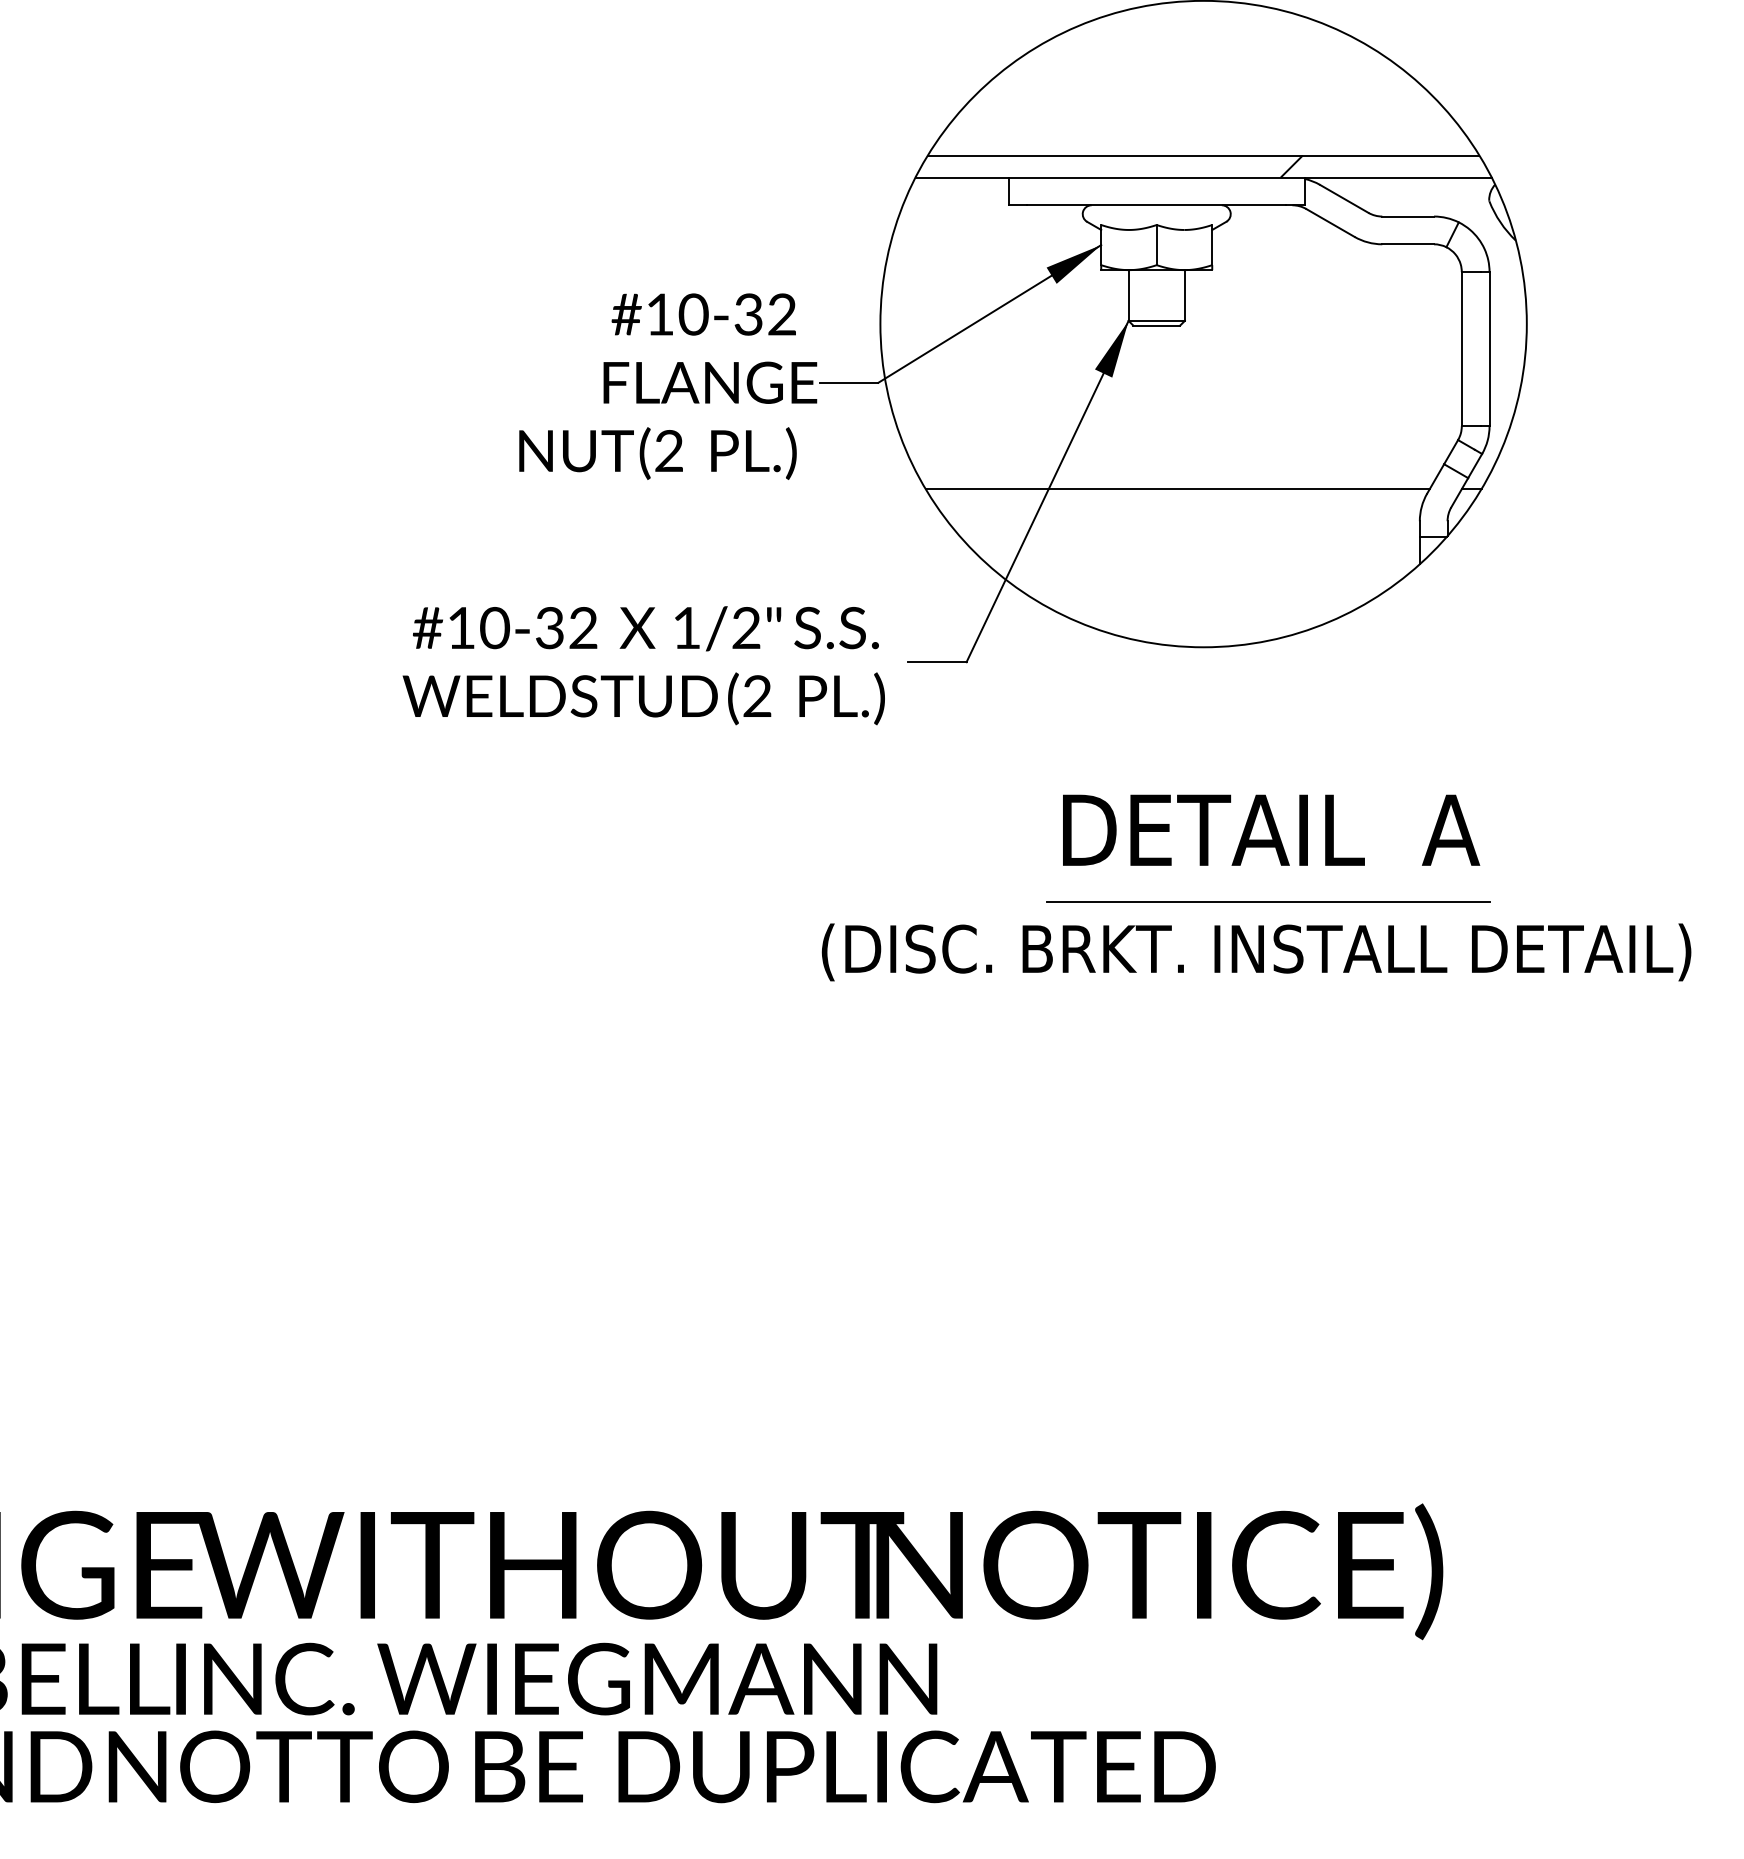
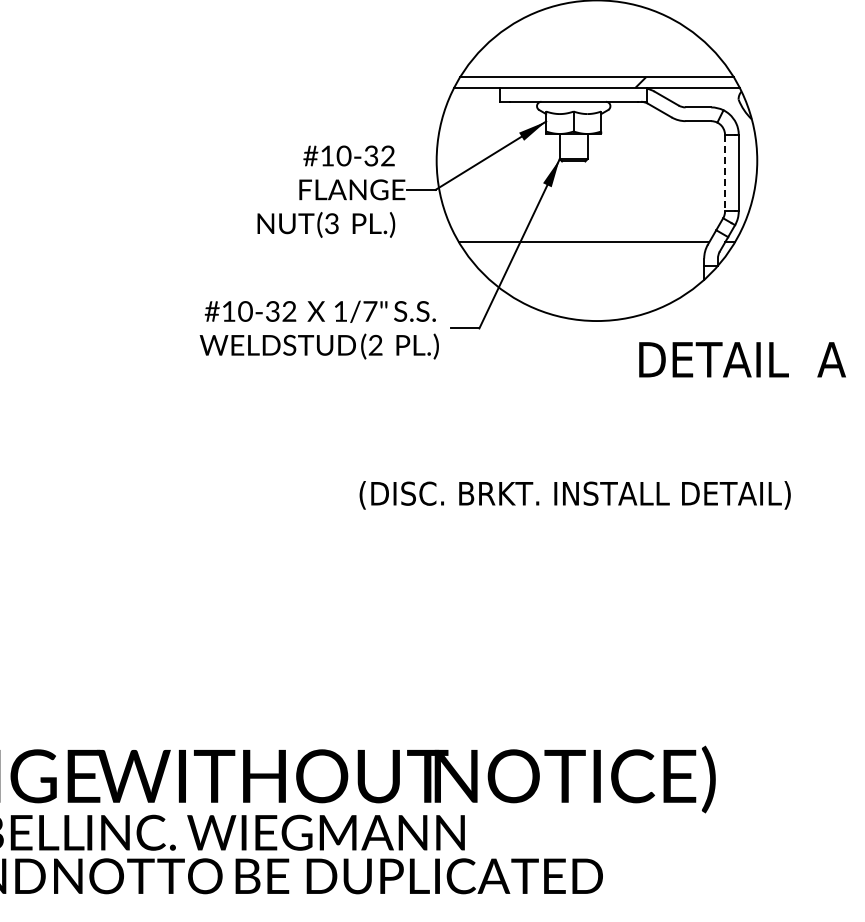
line: (1462, 349) -> (725, 173), solid -> dashed
text: (668, 456) -> (331, 226), (2 -> (3
text: (746, 628) -> (370, 311), 1/2" -> 1/7"
text: (1271, 829) -> (742, 359), moved
line: (1267, 902) -> (628, 447), removed
text: (1255, 952) -> (574, 495), moved

